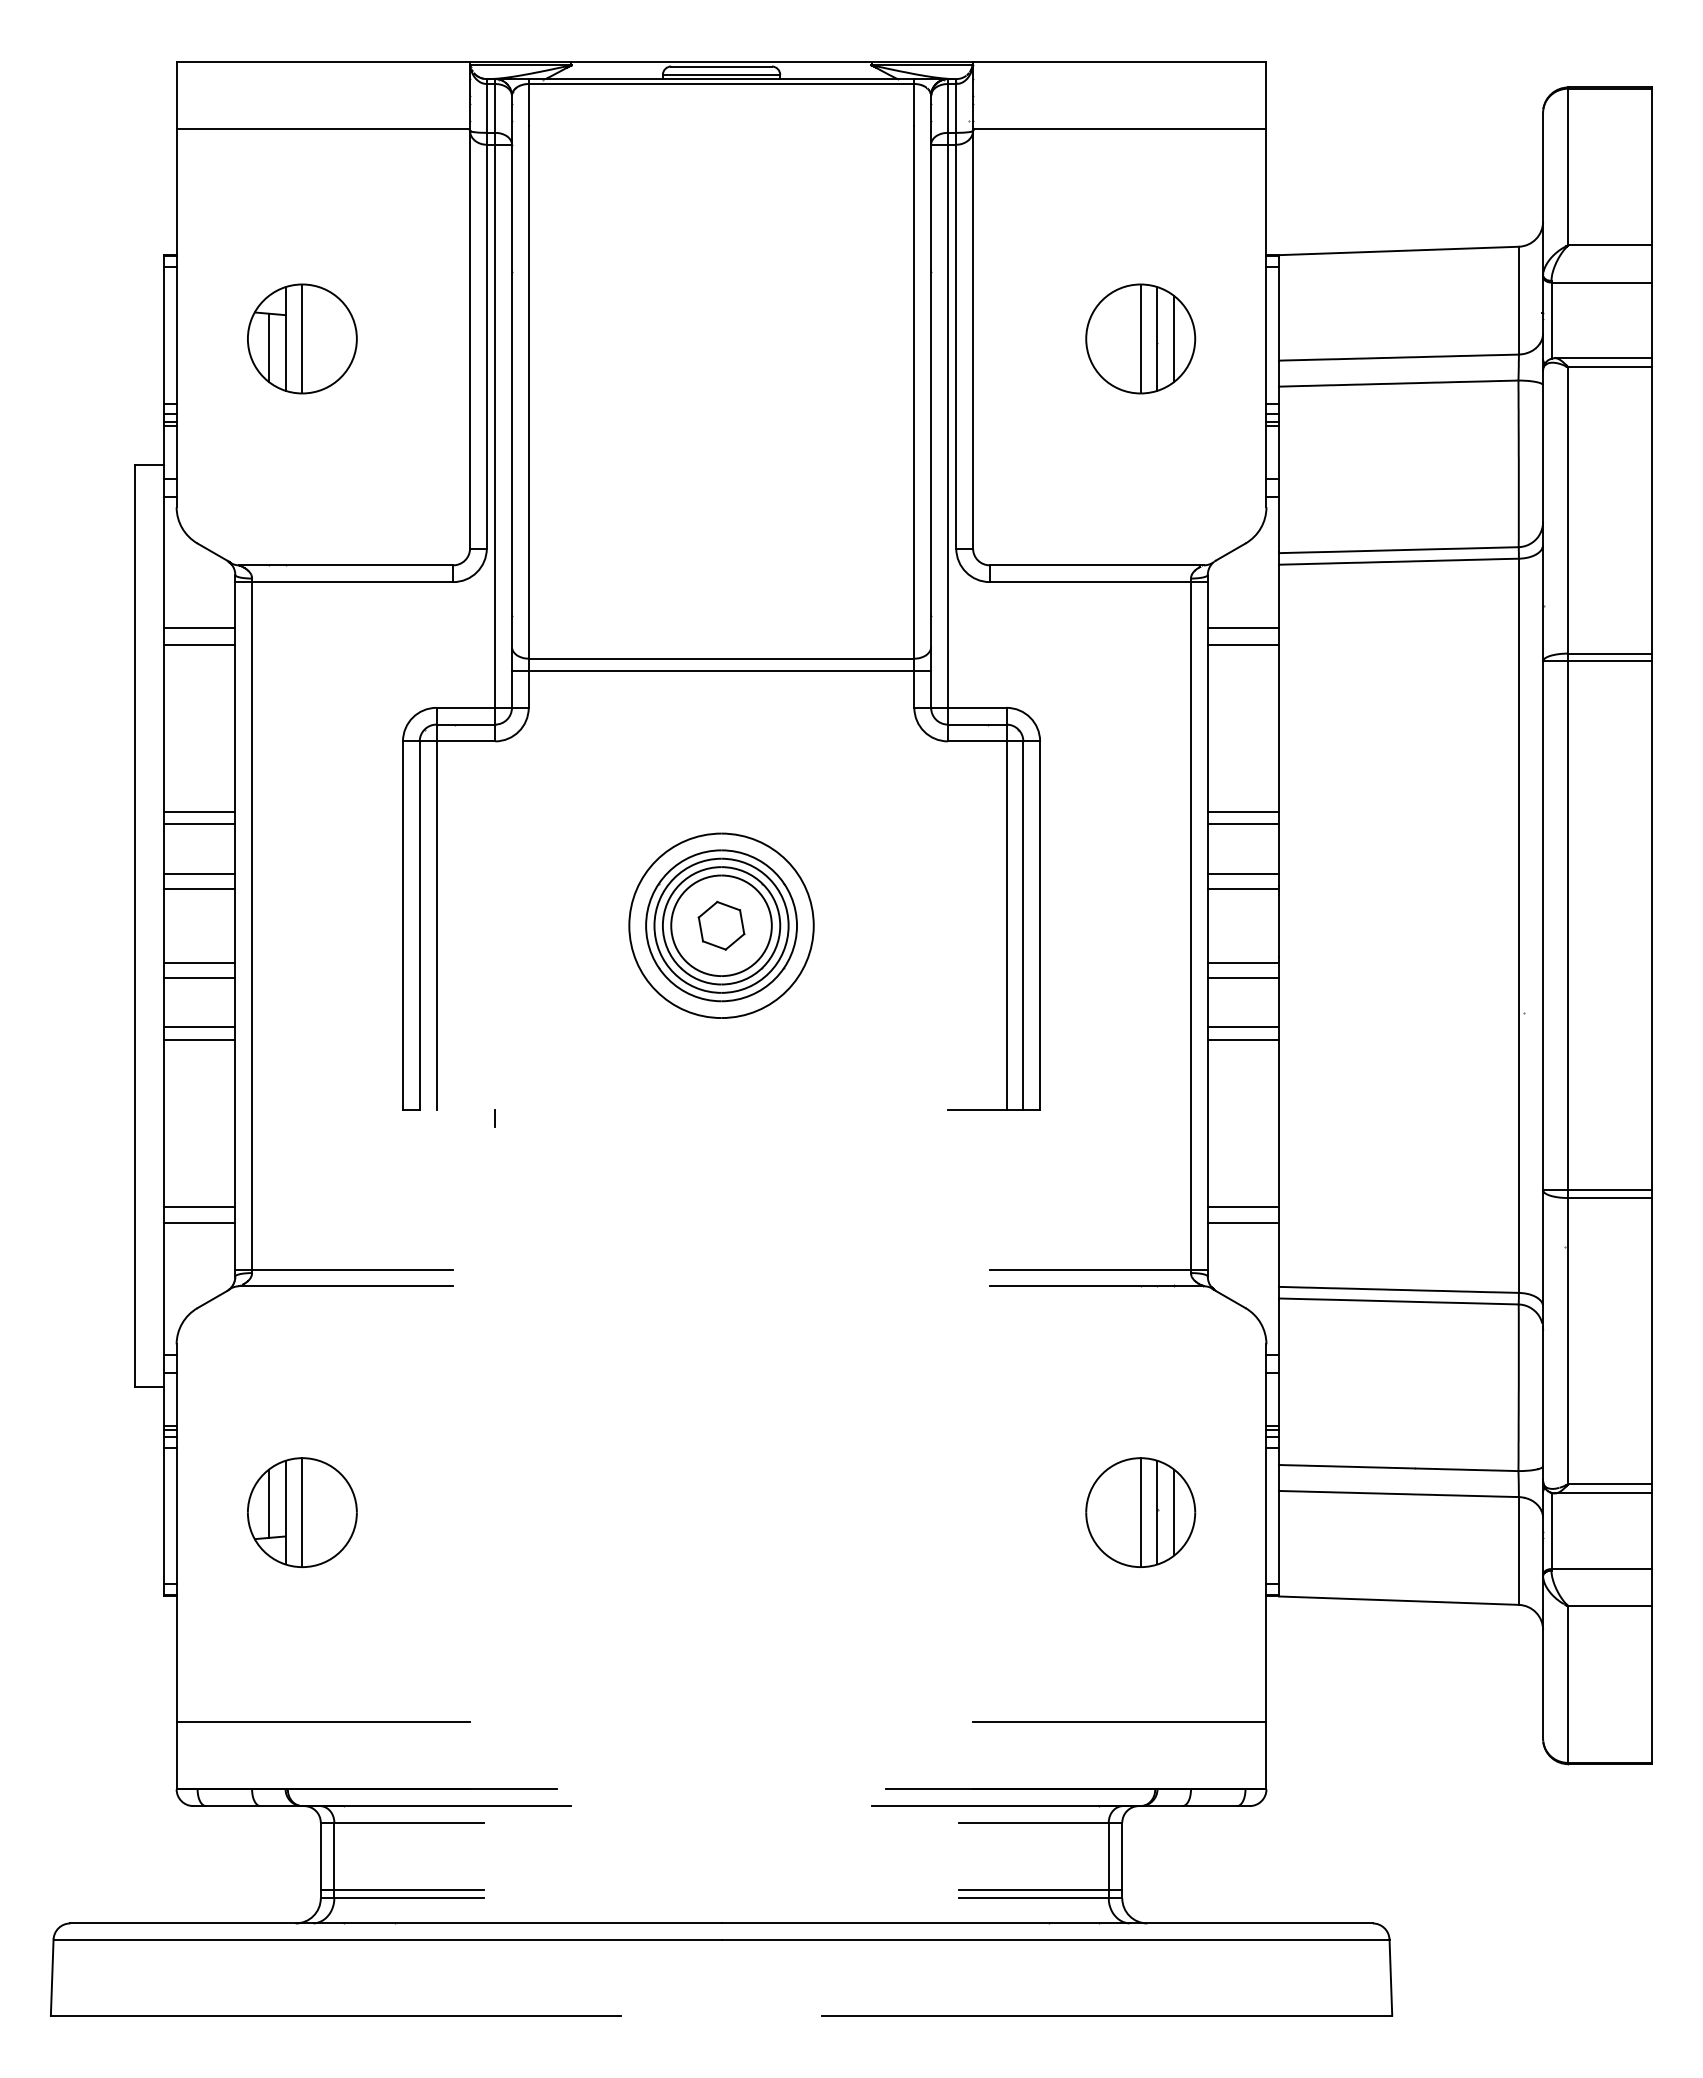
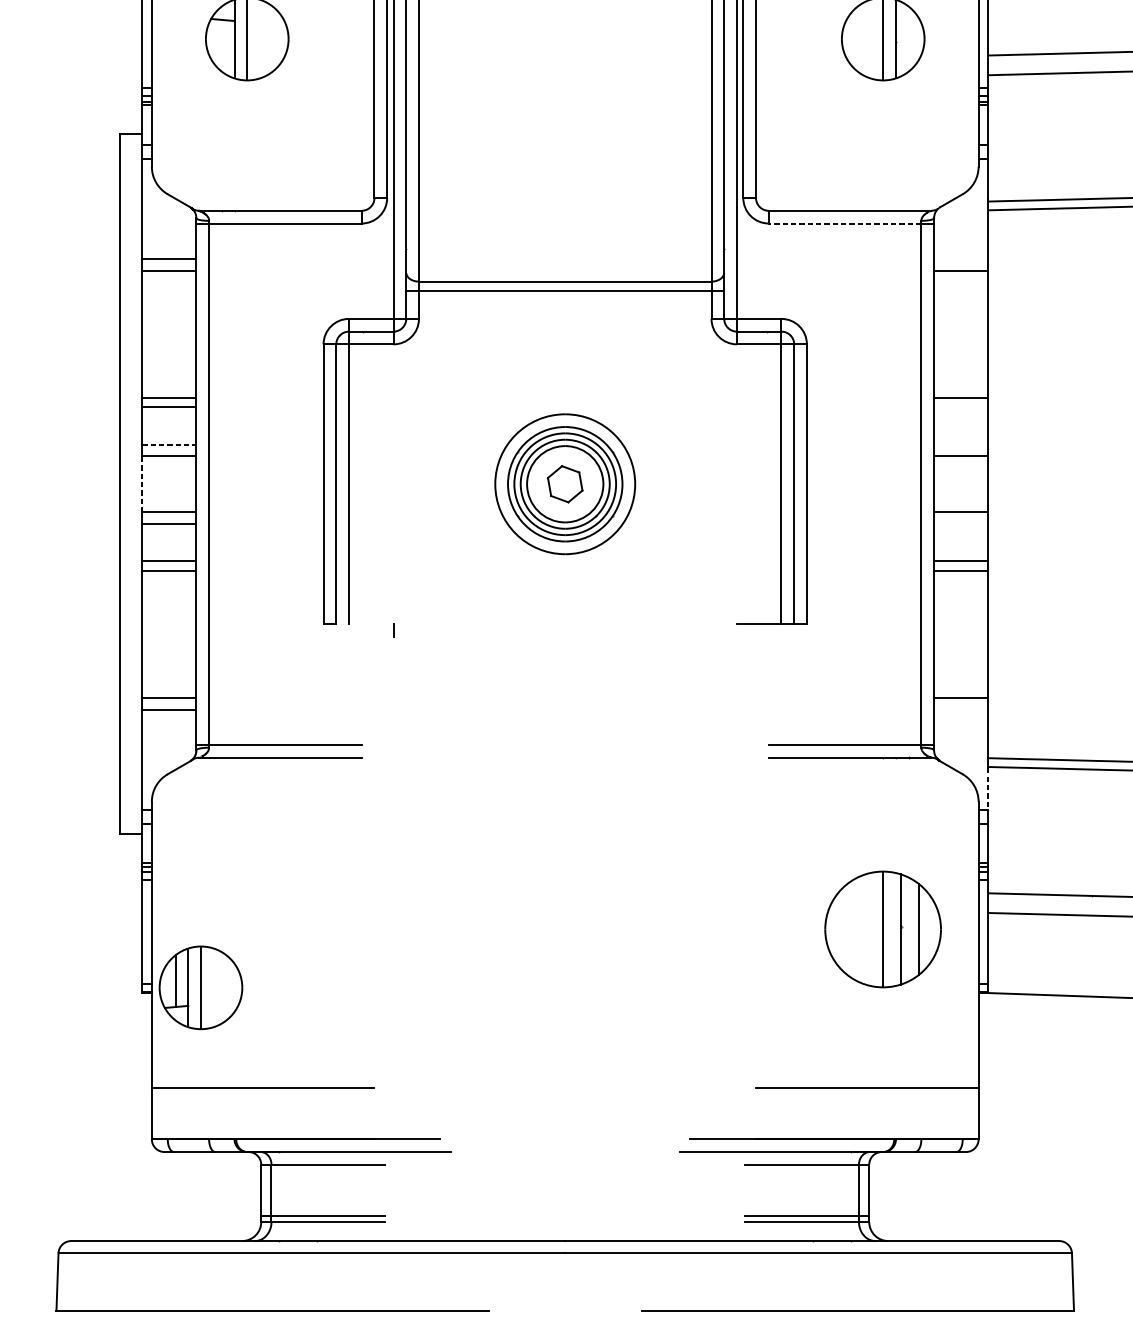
line: (1174, 338) -> (908, 38), removed
line: (268, 347) -> (221, 45), removed
line: (1090, 582) -> (845, 223), solid -> dashed
line: (1243, 628) -> (961, 258), removed
line: (1243, 824) -> (961, 407), removed
line: (199, 873) -> (169, 444), solid -> dashed
line: (1243, 873) -> (961, 444), removed
line: (164, 925) -> (142, 484), solid -> dashed
line: (1243, 977) -> (961, 523), removed
line: (1243, 1223) -> (961, 710), removed
line: (1279, 1327) -> (988, 788), solid -> dashed
part: (302, 1512) -> (201, 987), moved
part: (1140, 1512) -> (883, 929), size x1.4

